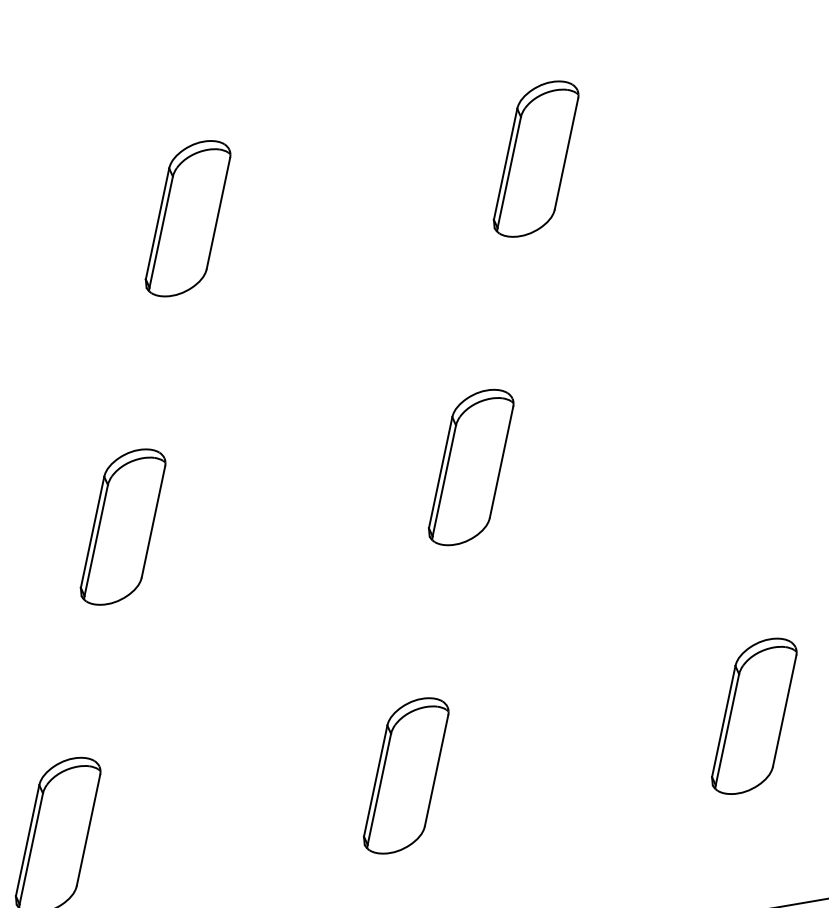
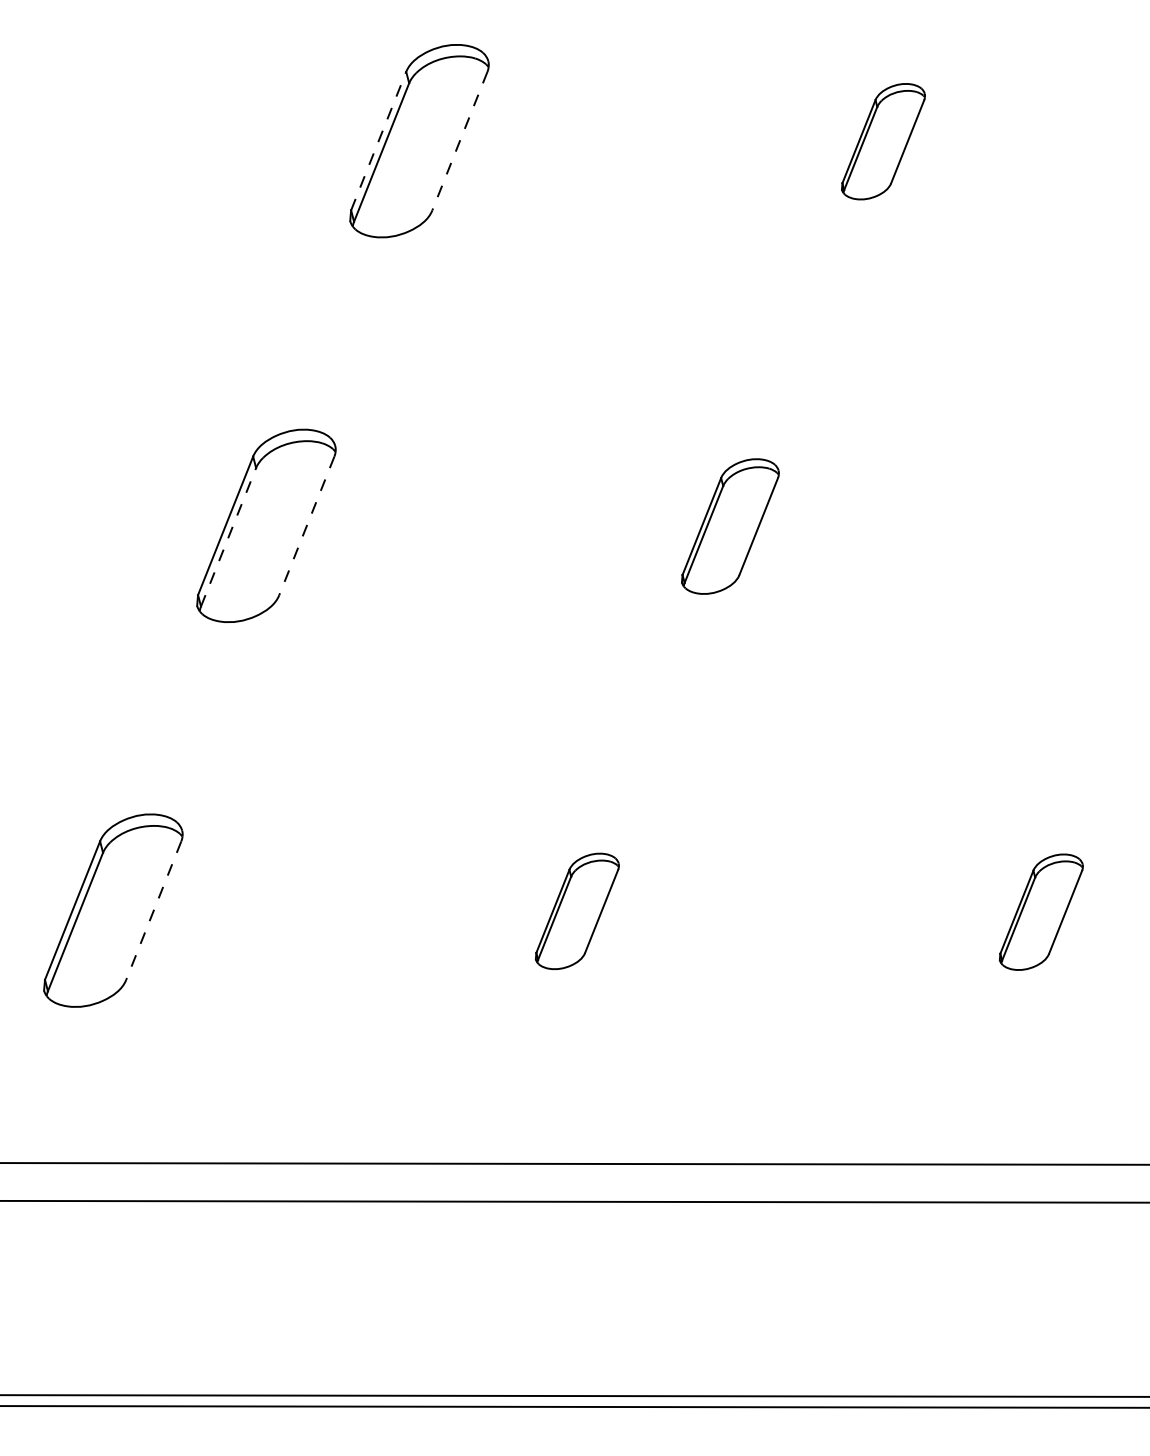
part: (536, 158) -> (883, 141), size x0.6
line: (218, 213) -> (459, 141), solid -> dashed
line: (157, 224) -> (378, 141), solid -> dashed
part: (471, 467) -> (730, 526), size x0.7
line: (153, 521) -> (306, 525), solid -> dashed
line: (96, 540) -> (228, 537), solid -> dashed
part: (754, 716) -> (1041, 912), size x0.6
part: (406, 775) -> (577, 911), size x0.6
line: (88, 830) -> (153, 910), solid -> dashed

